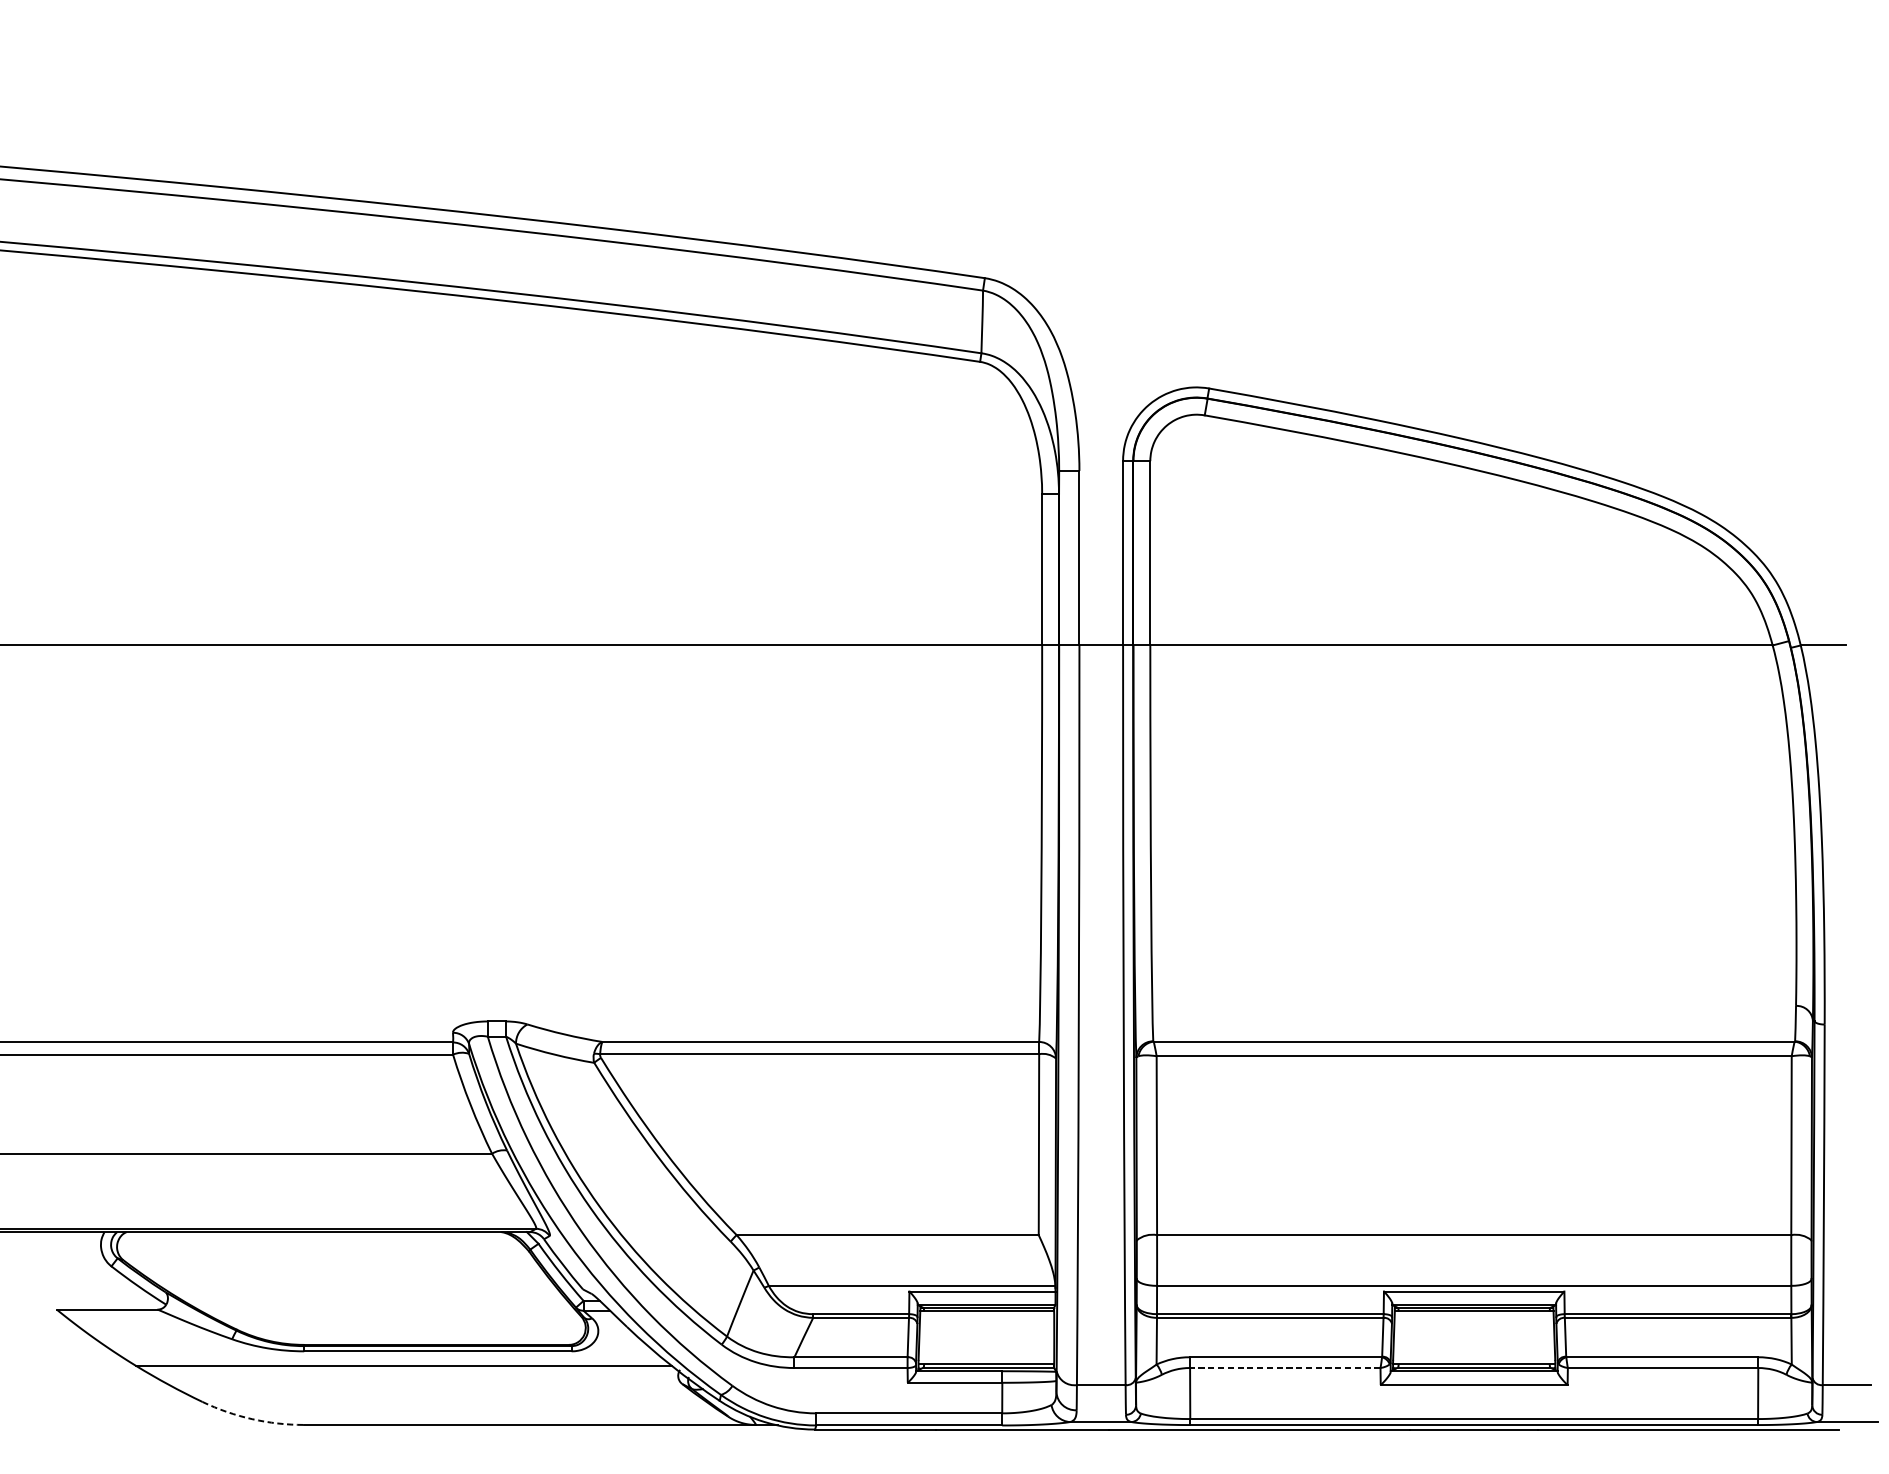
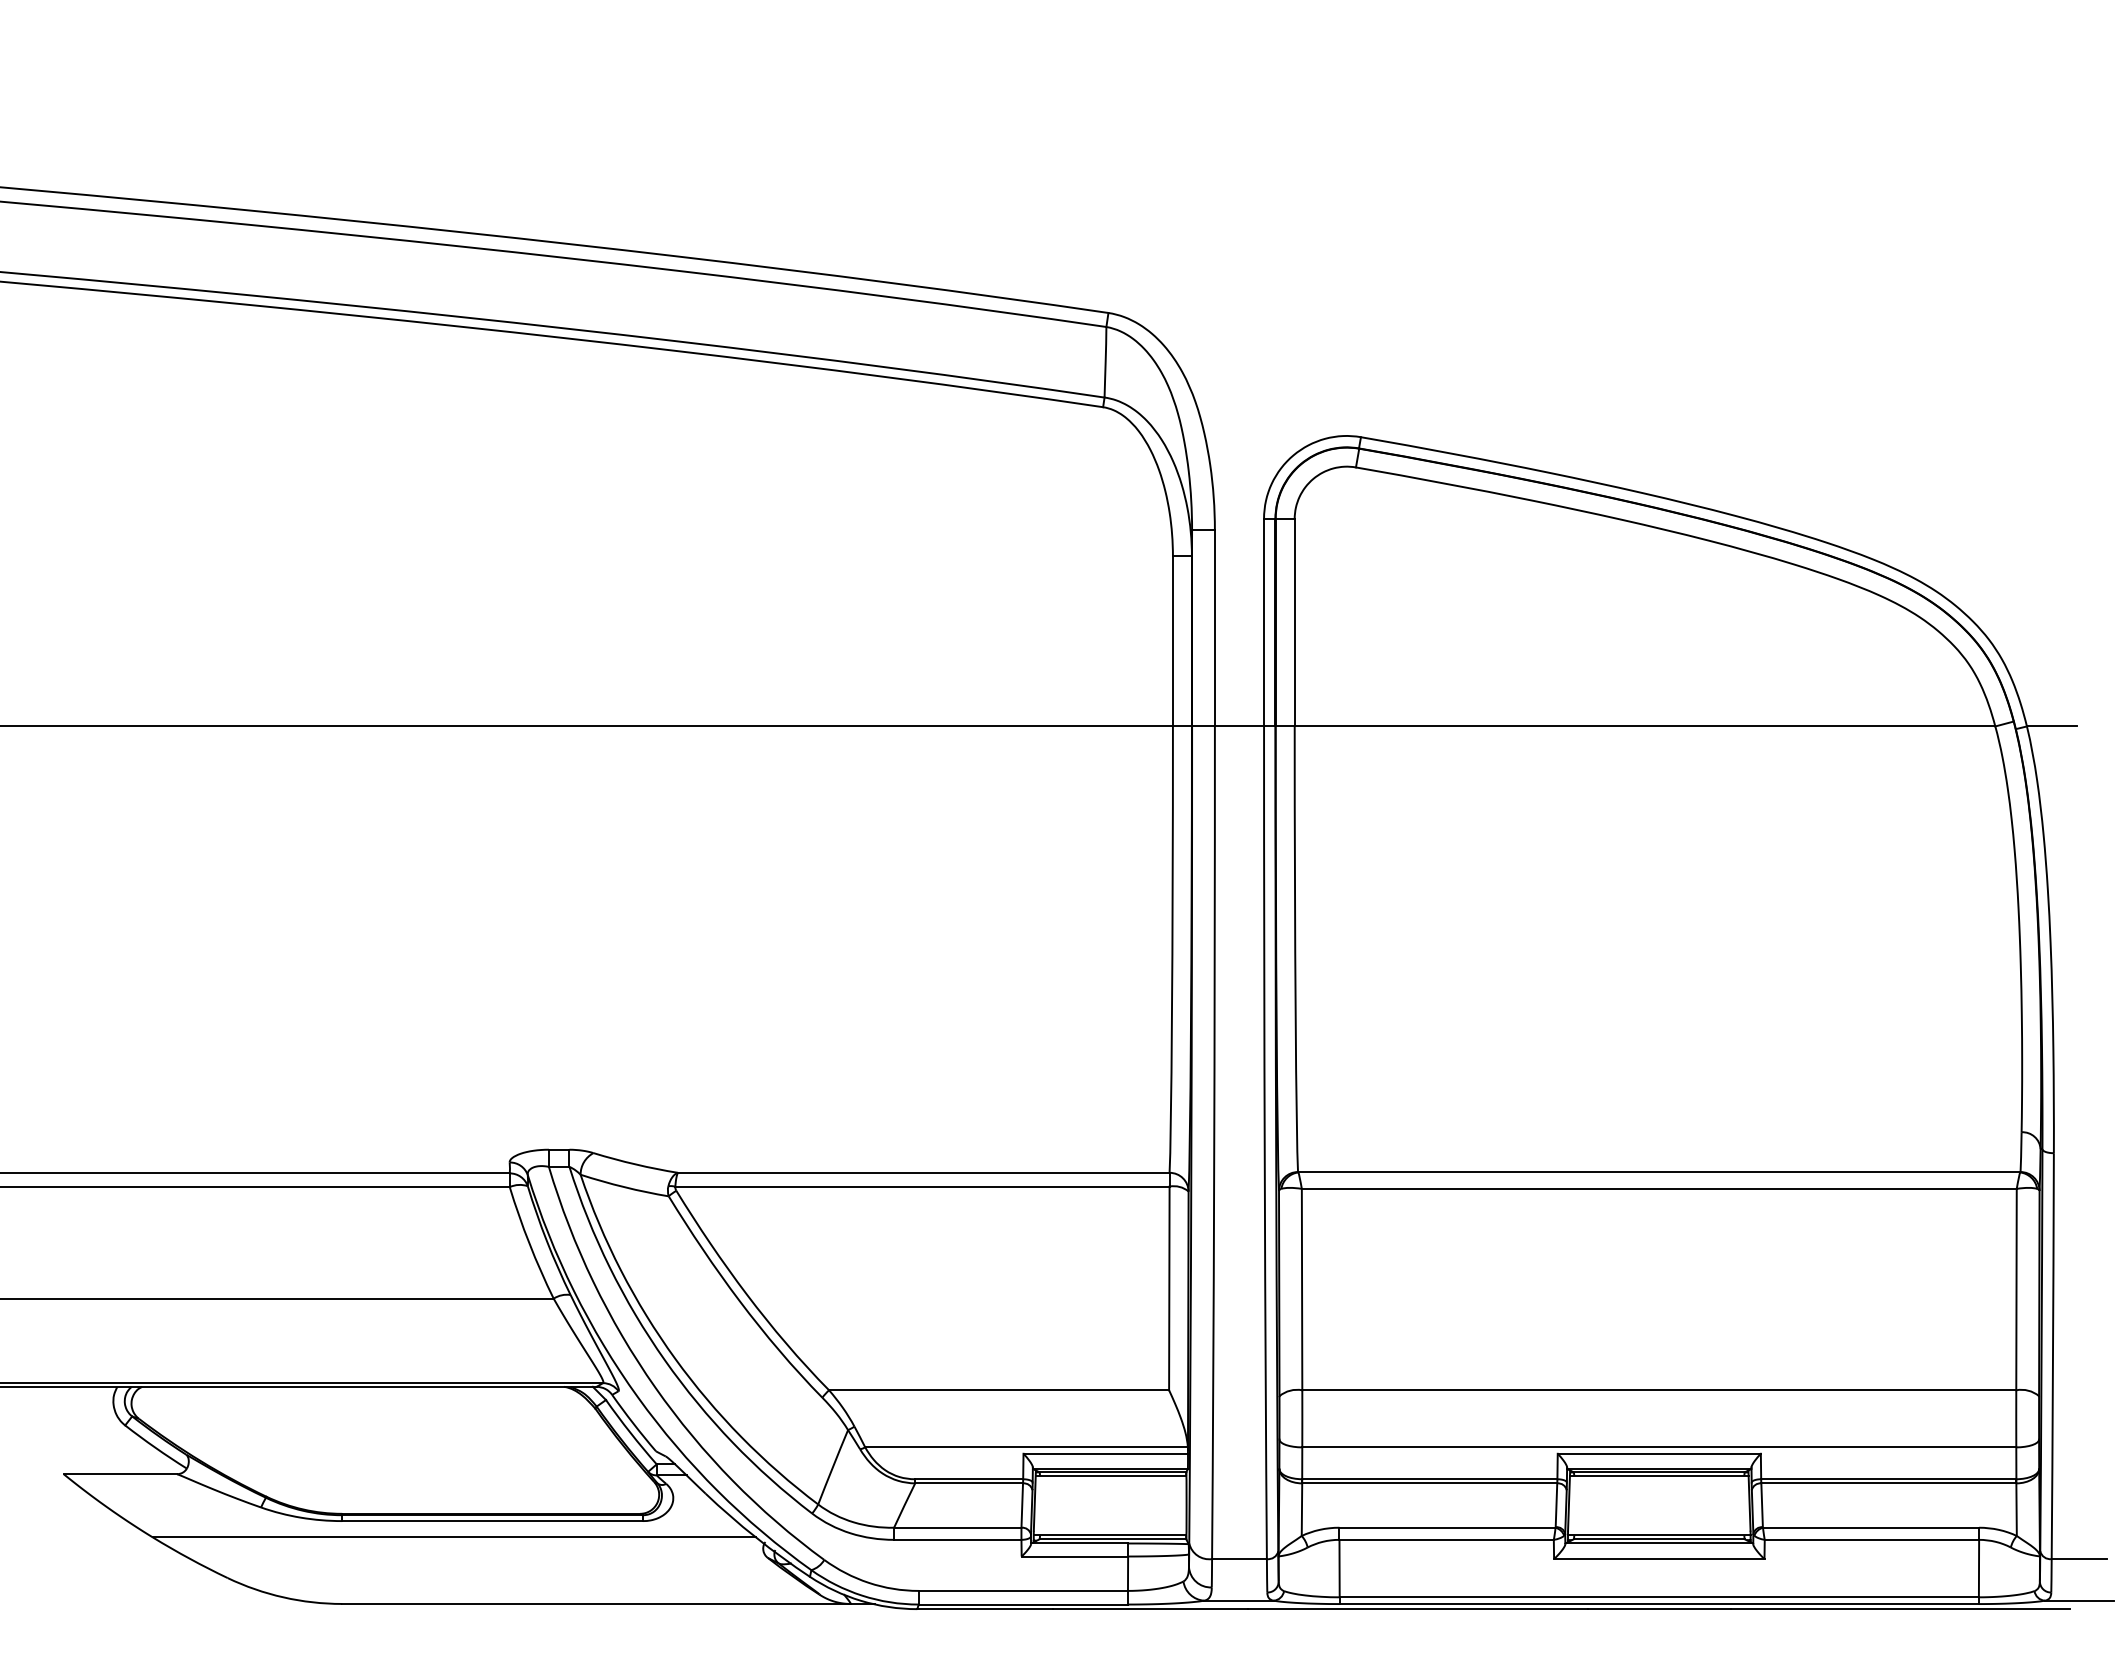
line: (1285, 1367) -> (1446, 1539), dashed -> solid
arc: (252, 1419) -> (283, 1597), dashed -> solid

